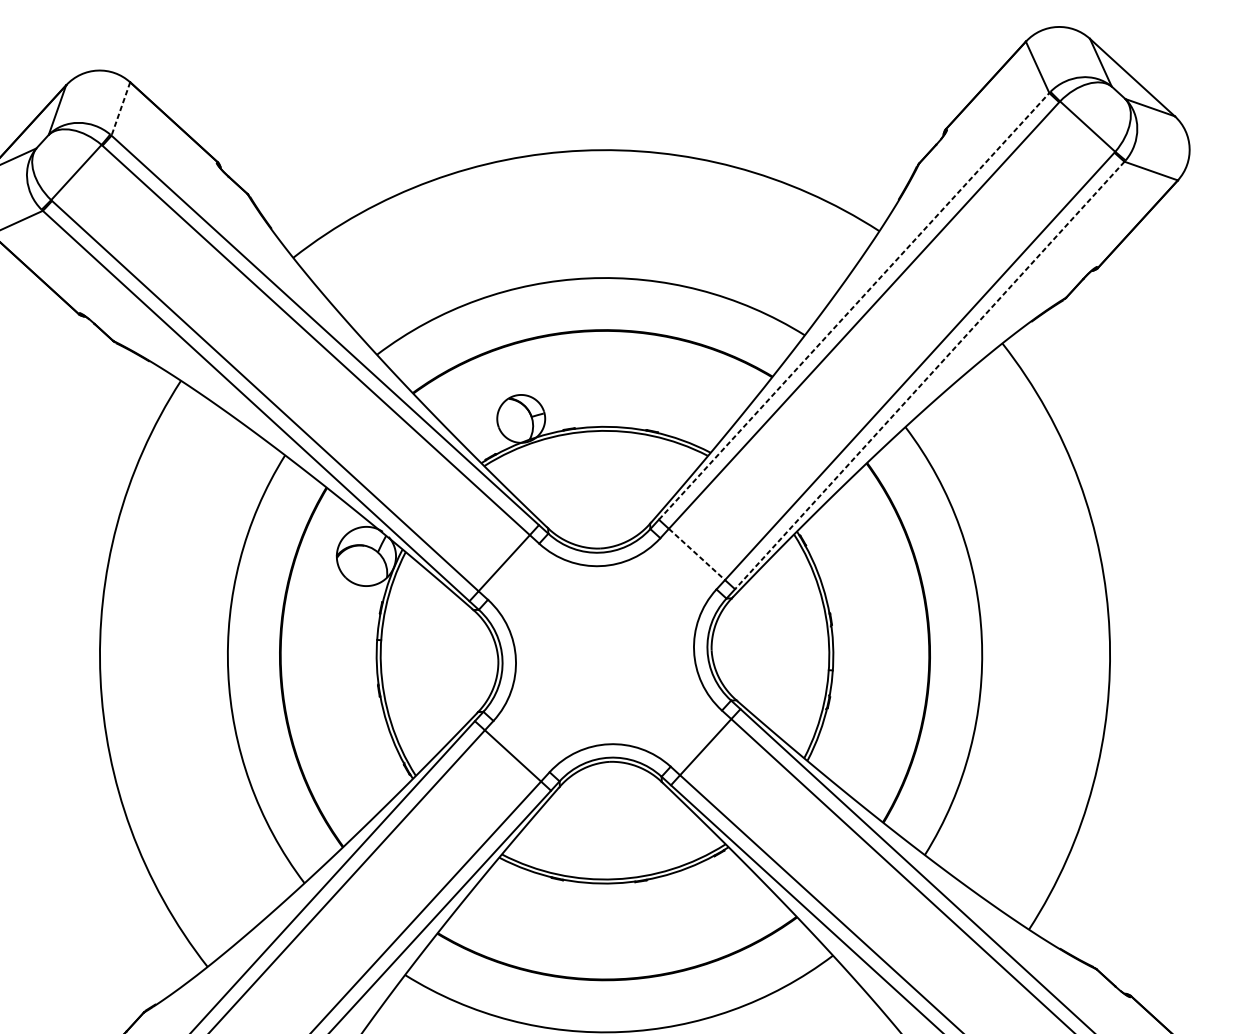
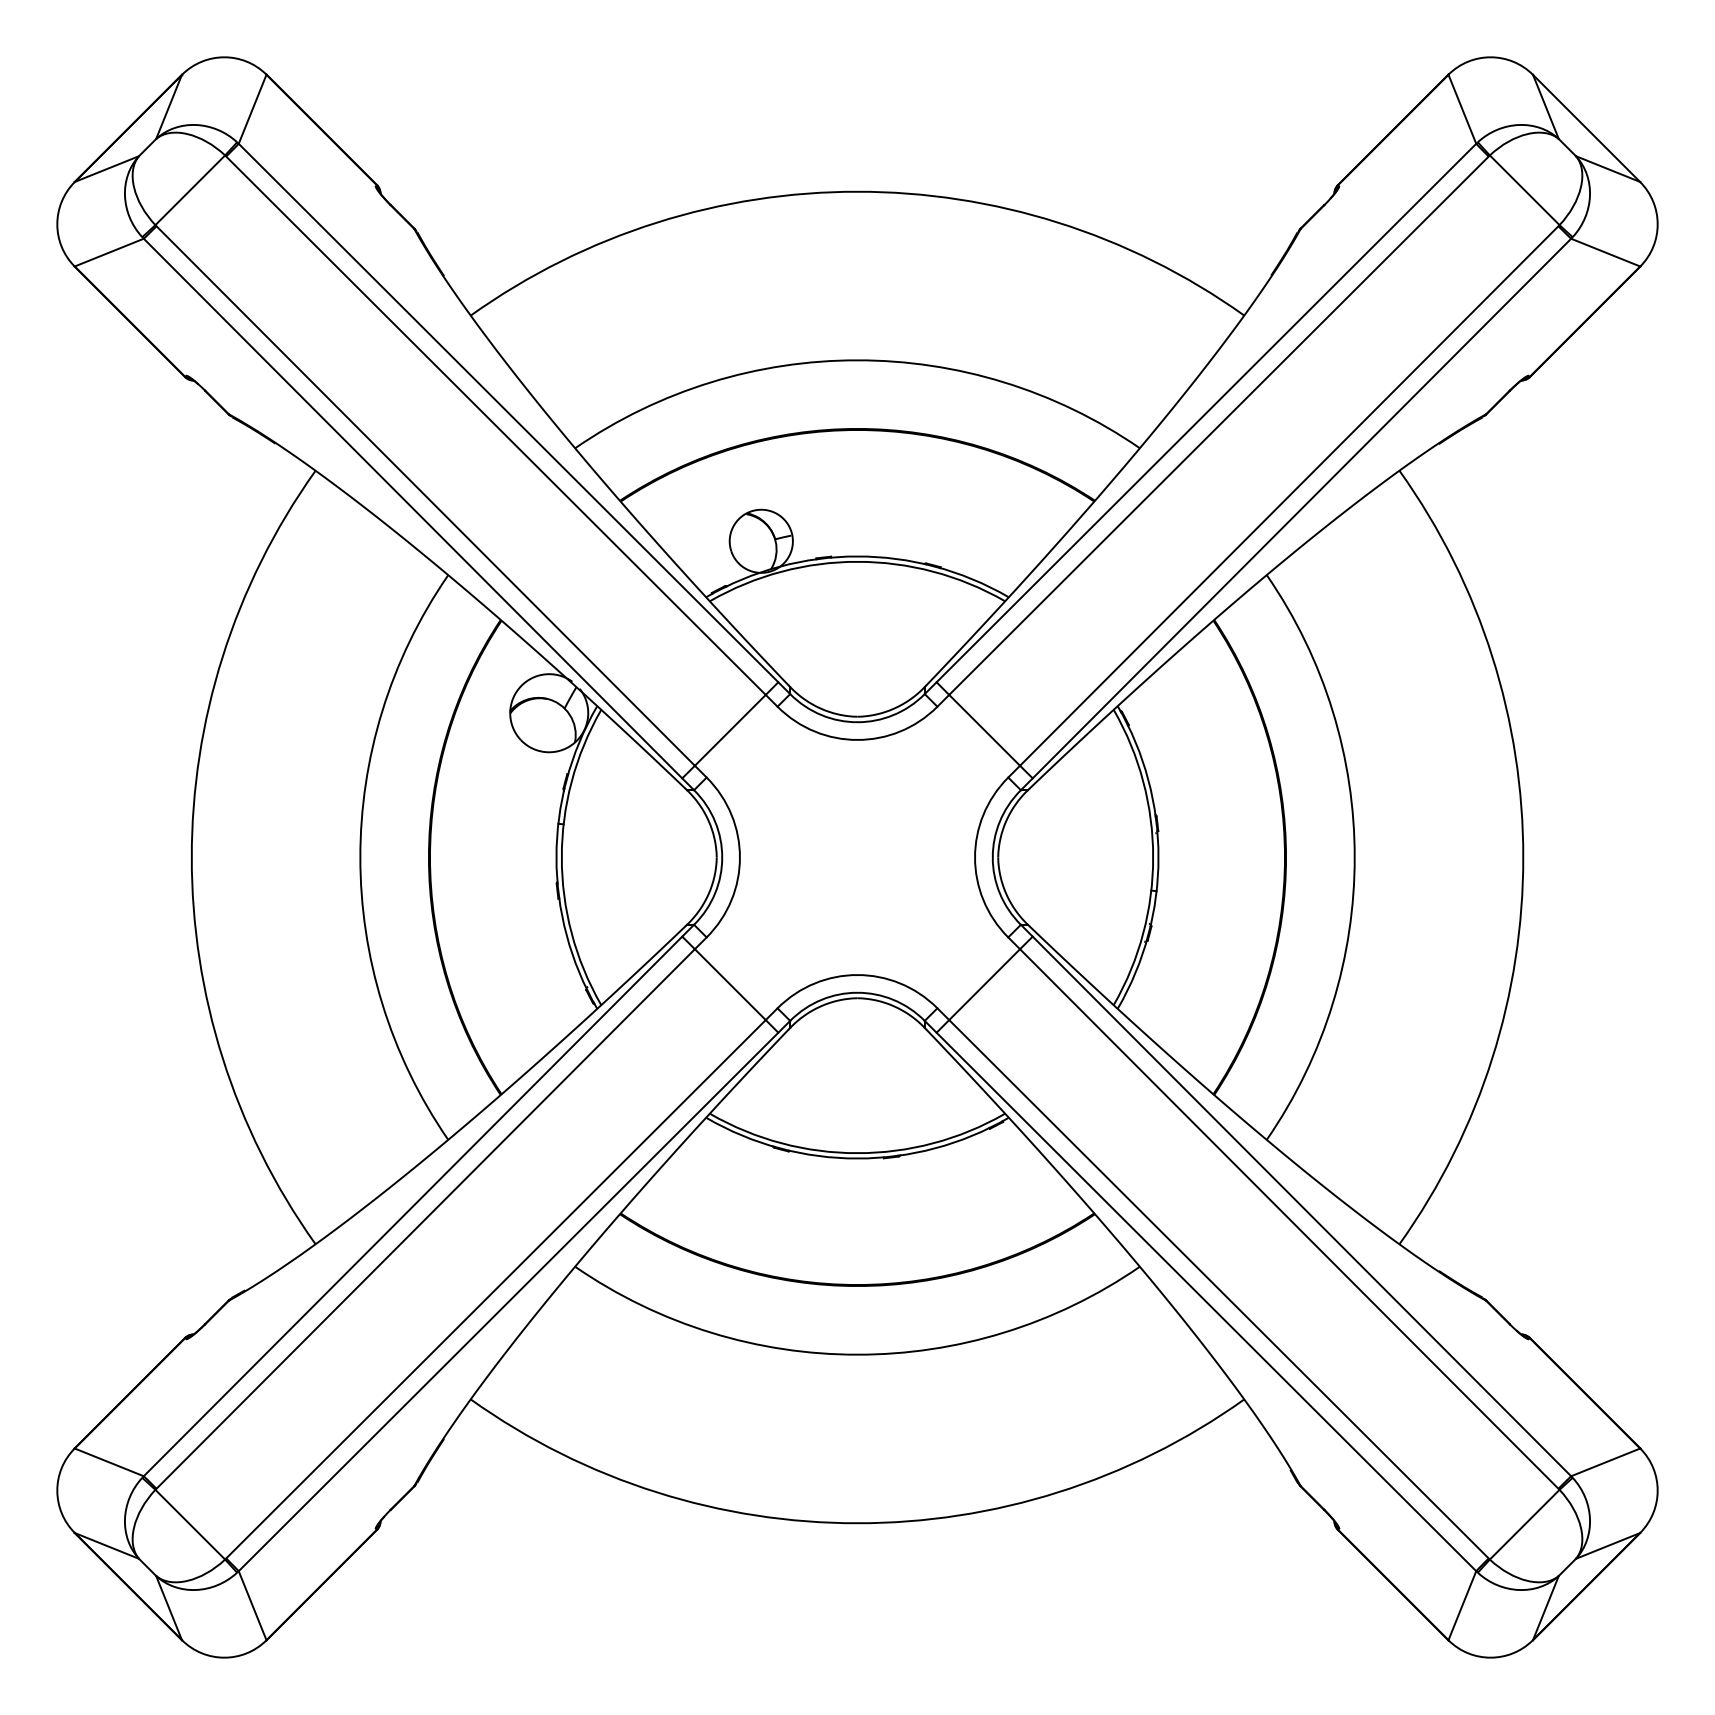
line: (120, 109) -> (252, 109), dashed -> solid
line: (854, 305) -> (1206, 412), dashed -> solid
line: (929, 375) -> (1301, 508), dashed -> solid
line: (696, 554) -> (984, 730), dashed -> solid

